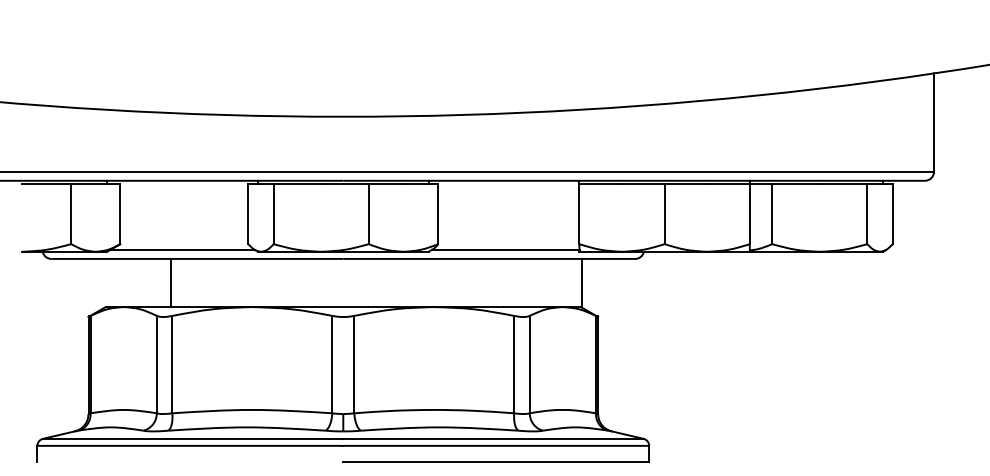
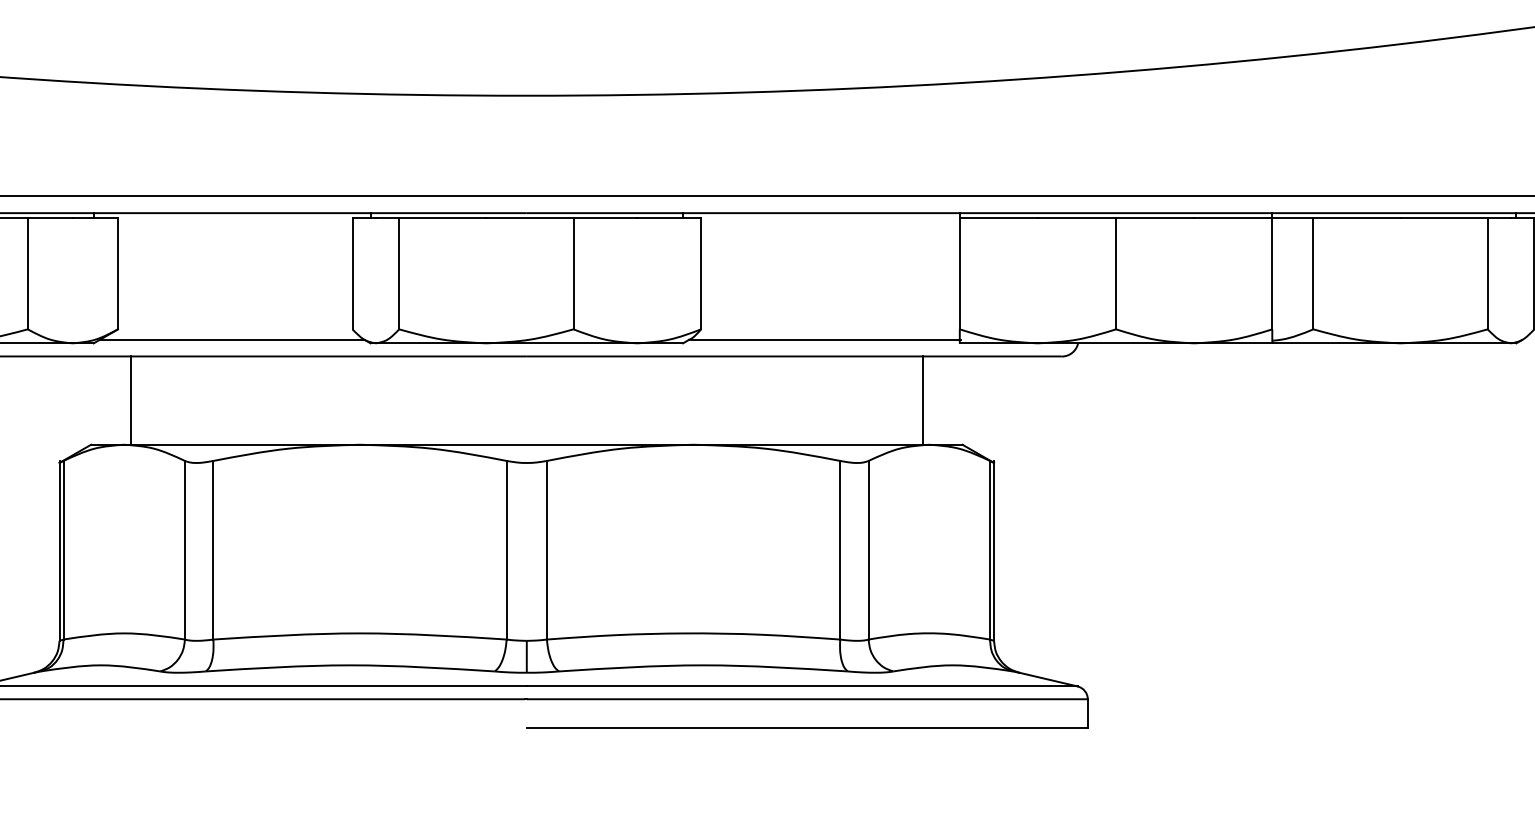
line: (170, 282) -> (131, 399), moved
line: (582, 282) -> (923, 399), moved

